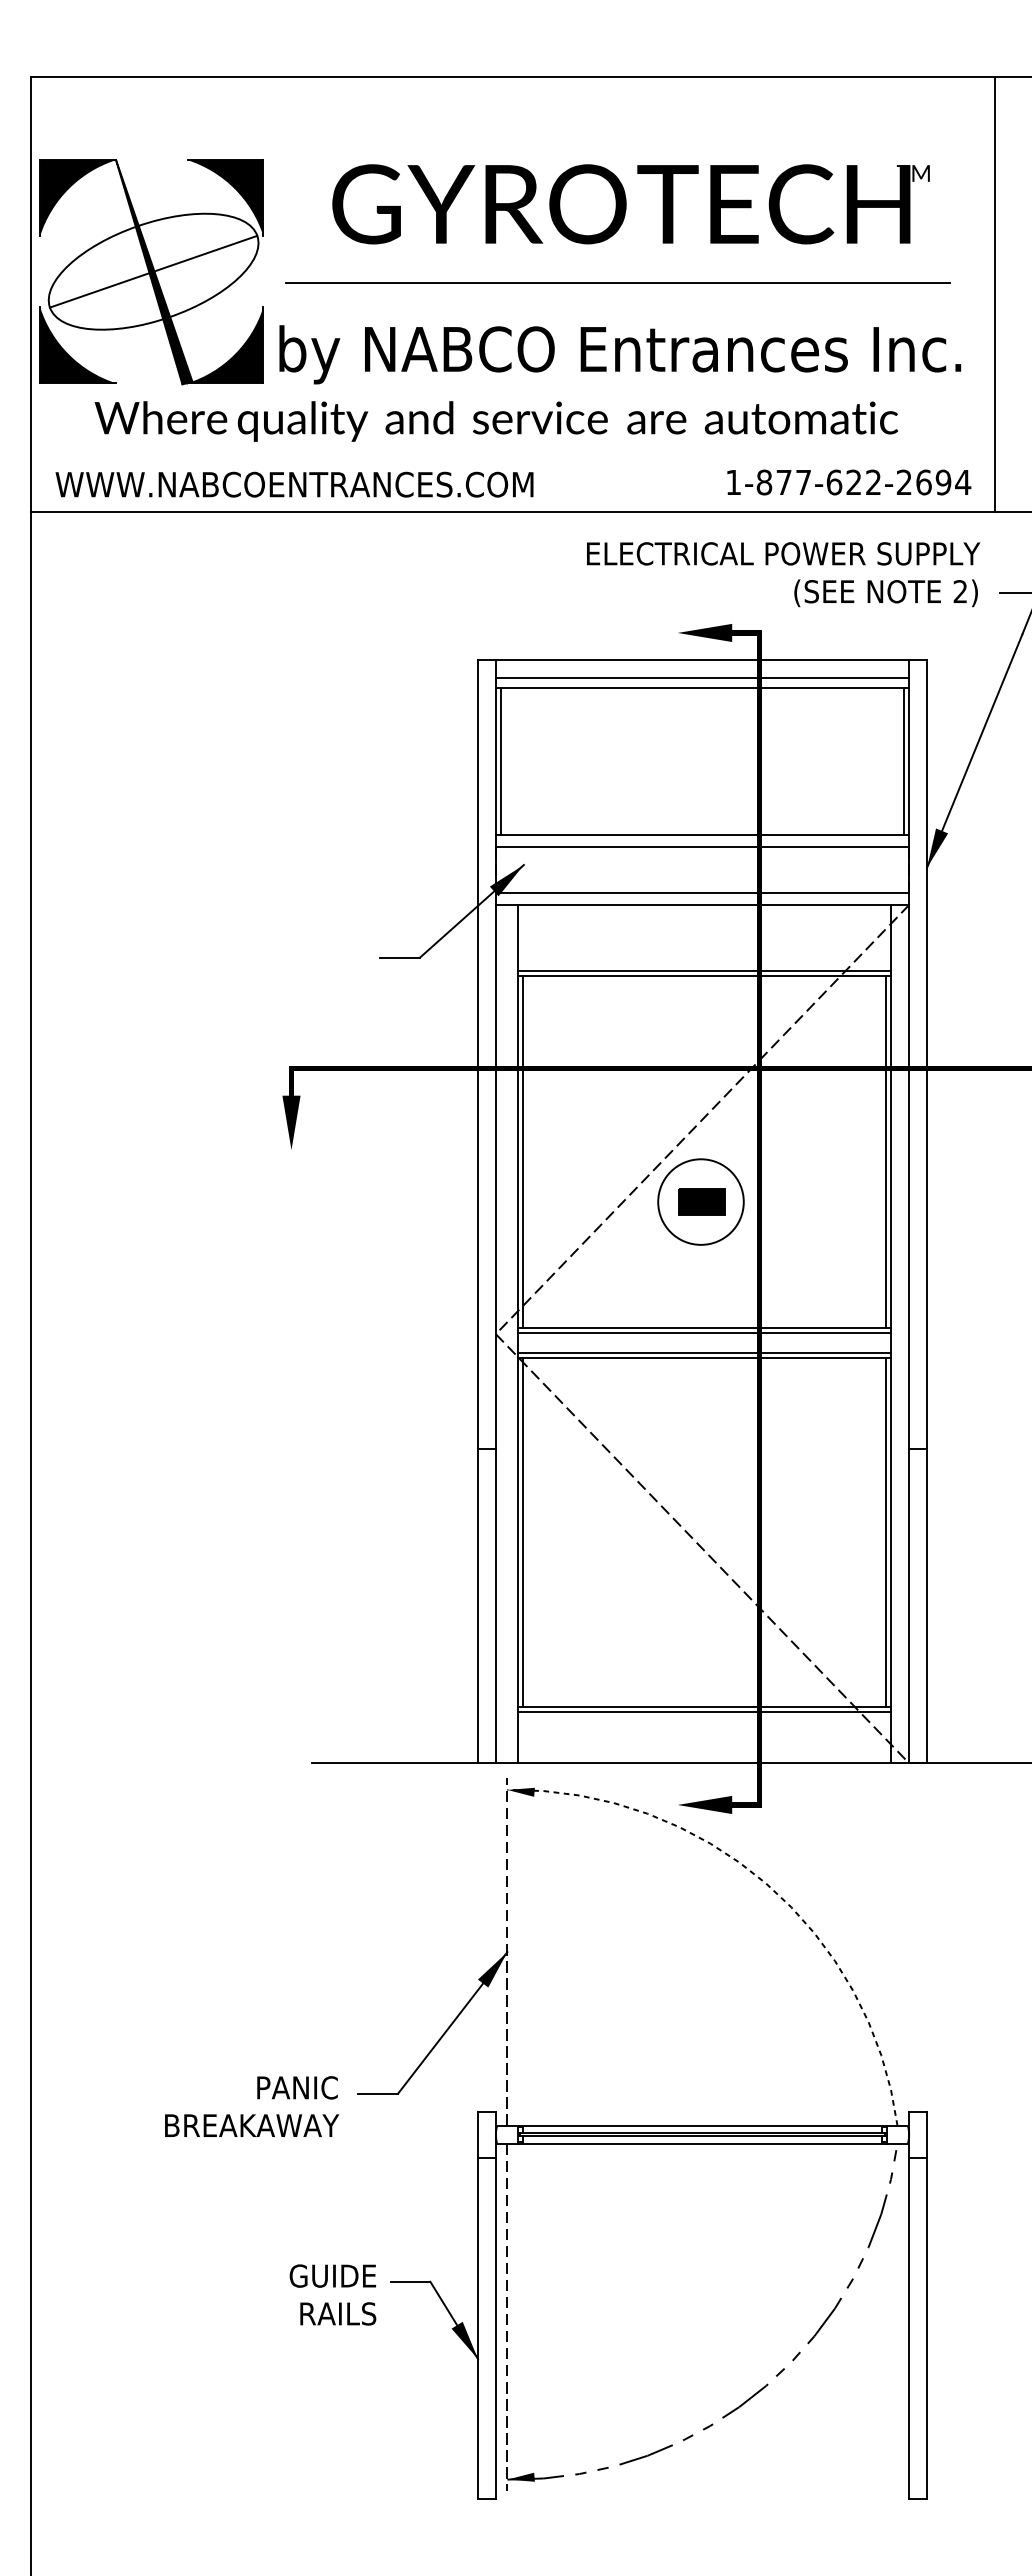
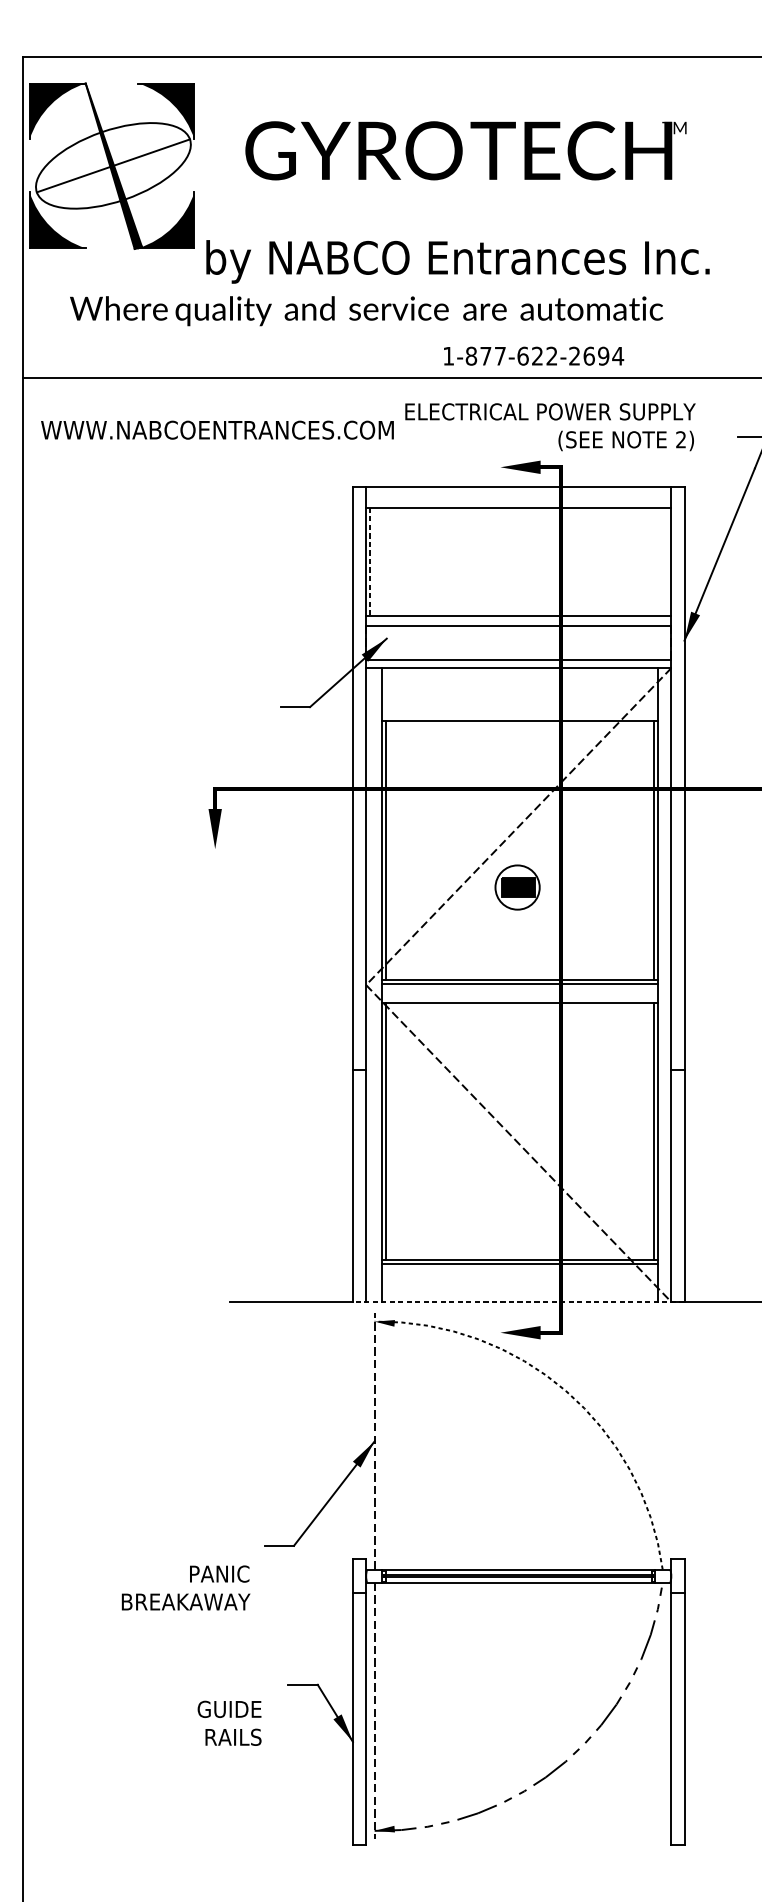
part: (151, 272) -> (111, 166), moved
line: (617, 283) -> (455, 209), removed
line: (994, 294) -> (734, 217), removed
text: (849, 482) -> (534, 356), moved
text: (294, 484) -> (217, 430), moved
text: (783, 574) -> (550, 427), moved
line: (702, 677) -> (518, 500), removed
line: (904, 760) -> (667, 561), removed
line: (500, 761) -> (369, 562), solid -> dashed
line: (704, 971) -> (520, 717), removed
circle: (700, 1201) -> (517, 887), size x0.7
line: (704, 1353) -> (520, 999), removed
line: (702, 1763) -> (518, 1302), solid -> dashed
text: (252, 2106) -> (186, 1587), moved
text: (332, 2294) -> (229, 1722), moved

